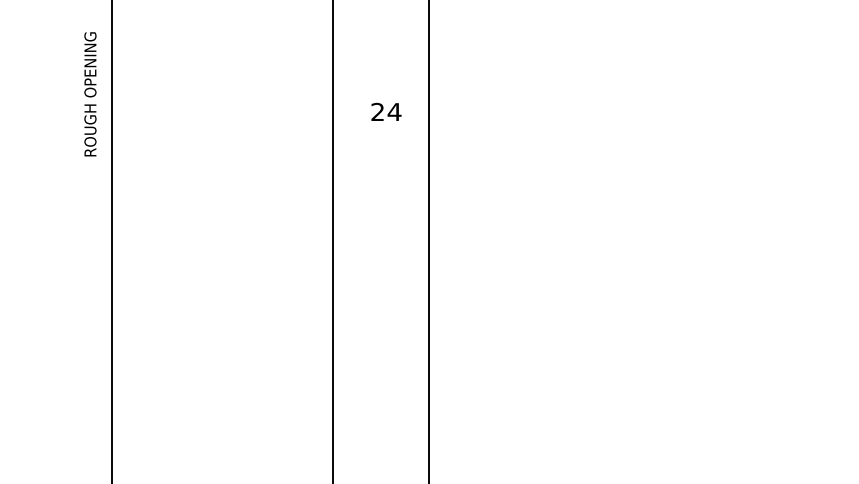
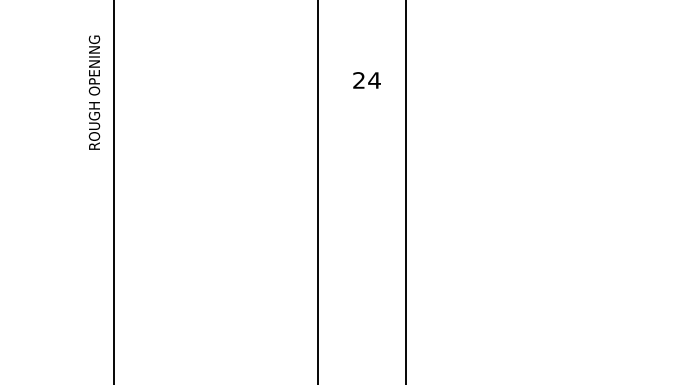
text: (386, 111) -> (367, 79), moved

